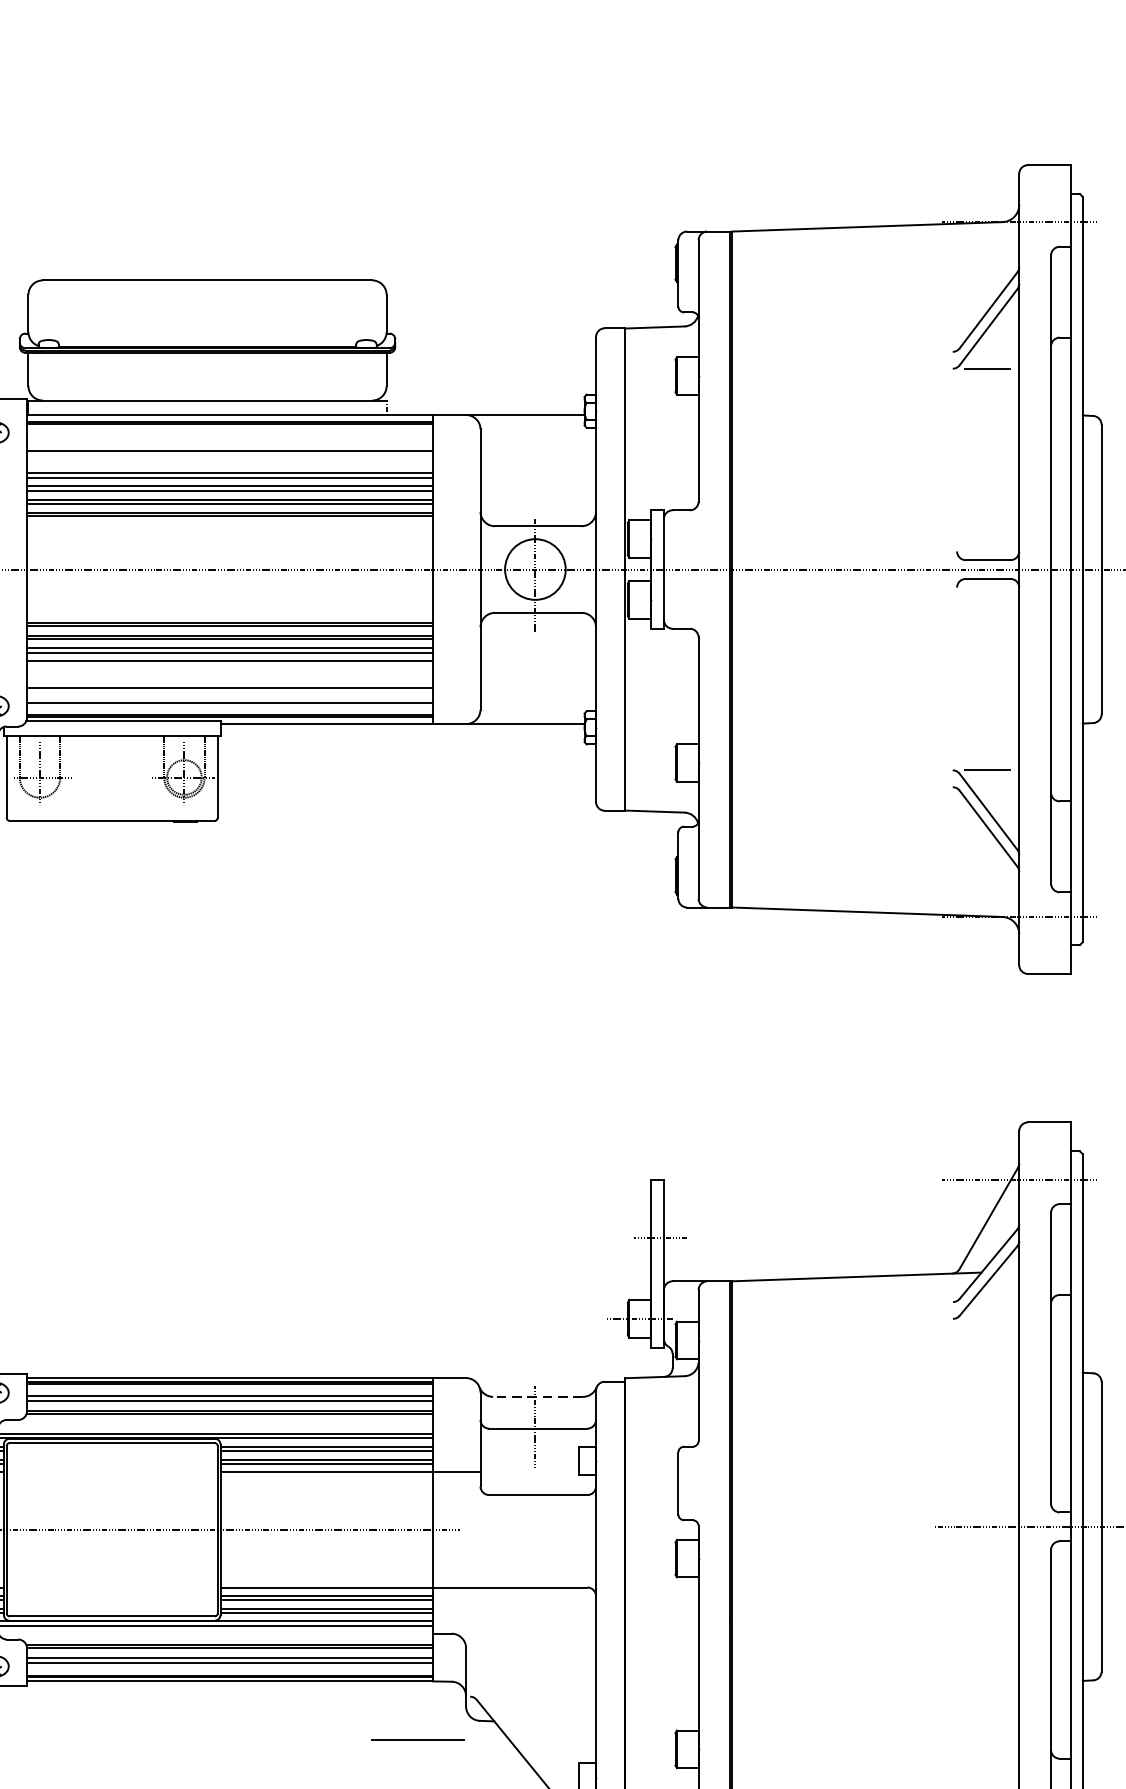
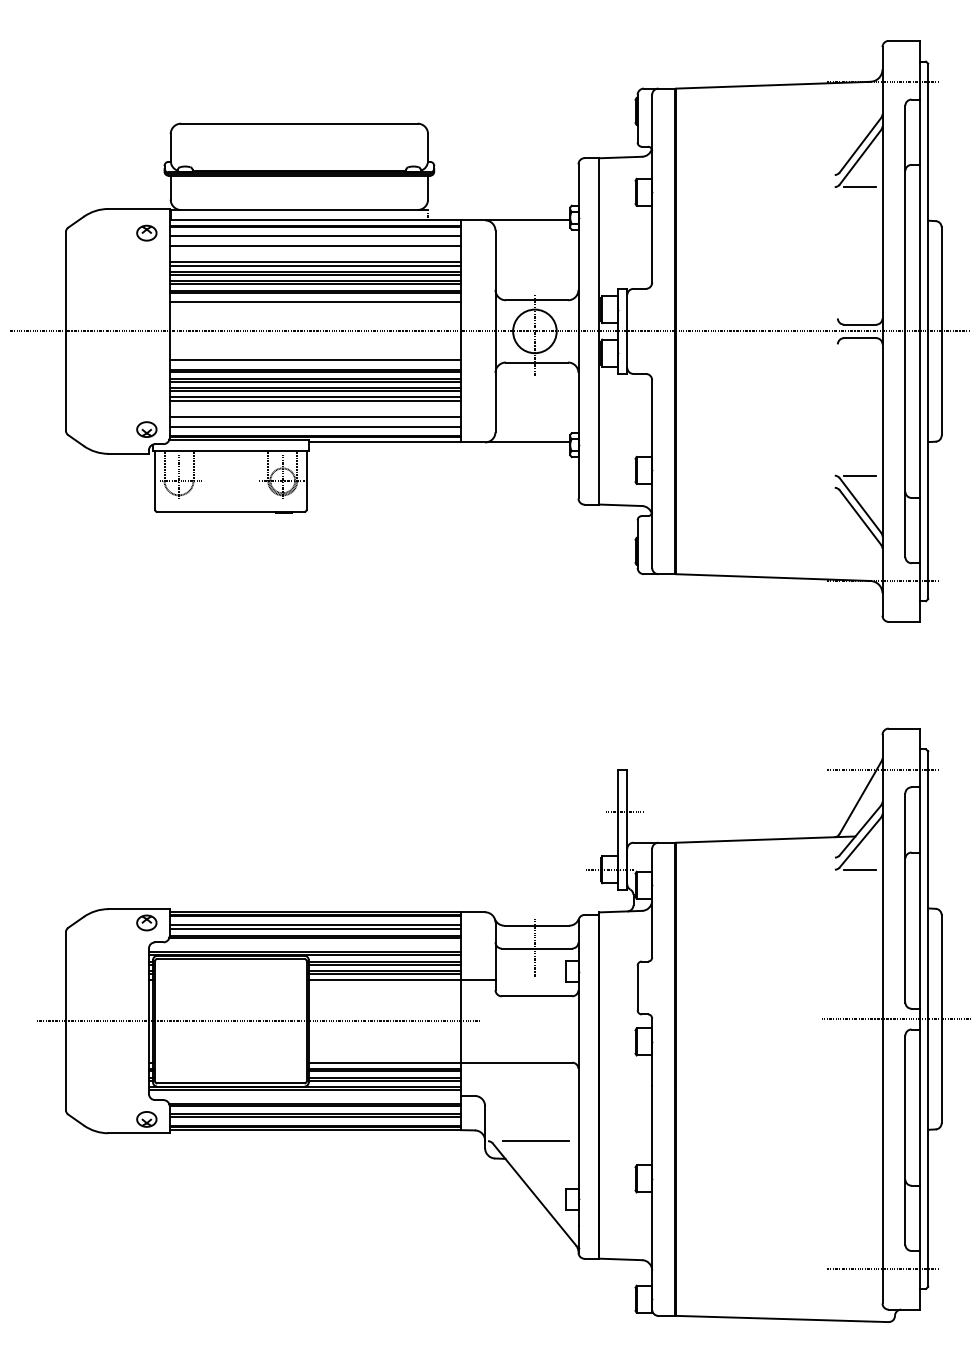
line: (229, 436) -> (315, 235), added
line: (229, 529) -> (315, 302), added
line: (229, 610) -> (315, 360), added
line: (229, 665) -> (315, 400), added
line: (987, 1318) -> (859, 869), added
line: (537, 1396) -> (536, 925), dashed -> solid
line: (417, 1738) -> (535, 1140), moved

